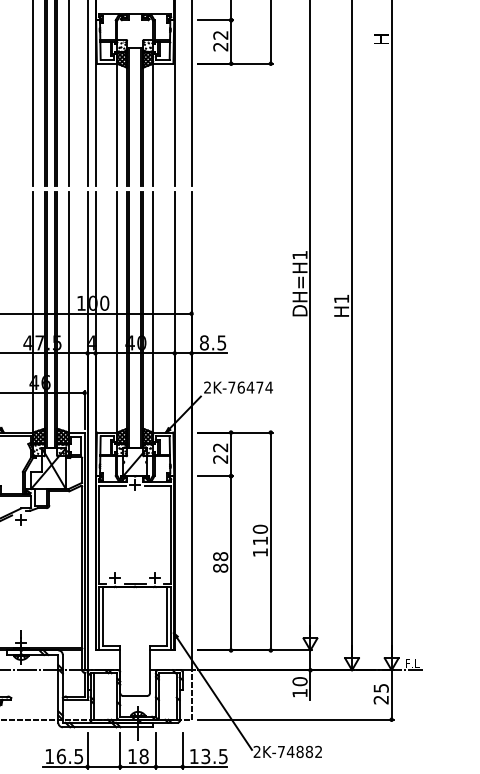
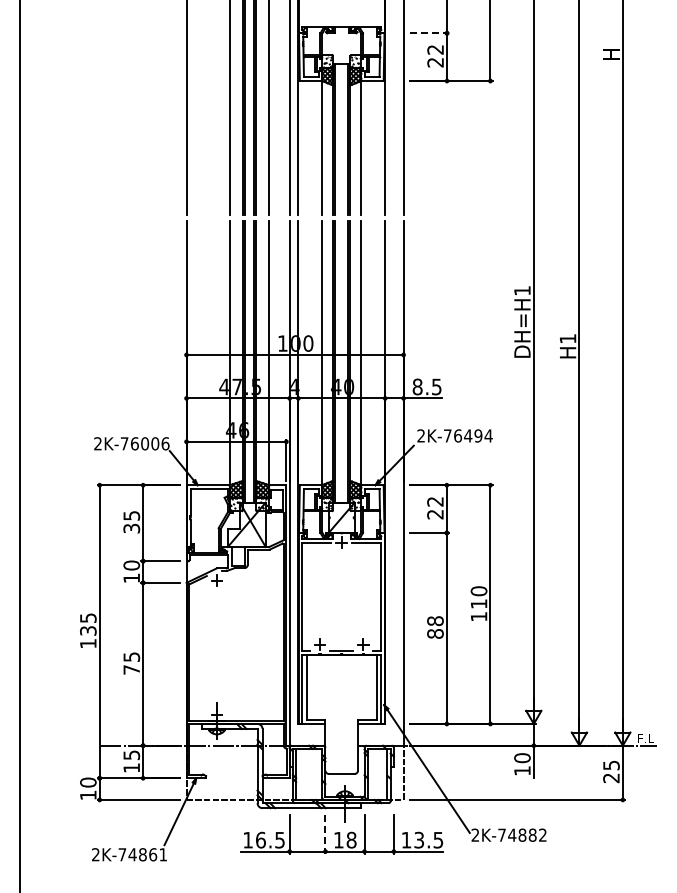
line: (215, 20) -> (429, 33), solid -> dashed
text: (259, 387) -> (478, 435), 2K-76474 -> 2K-76494
line: (120, 751) -> (325, 834), solid -> dashed

